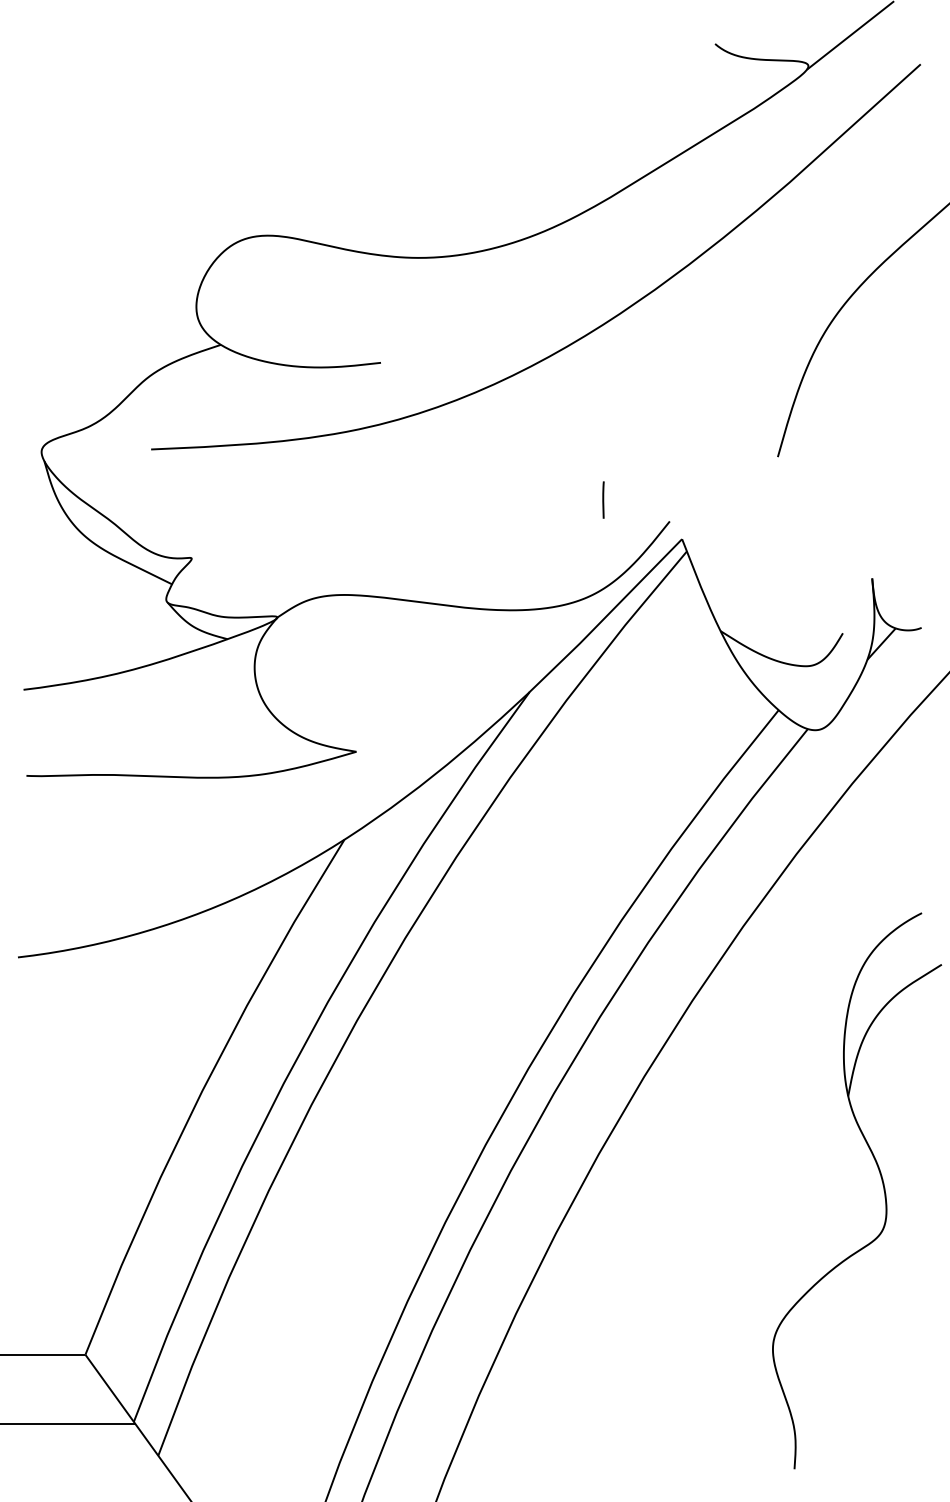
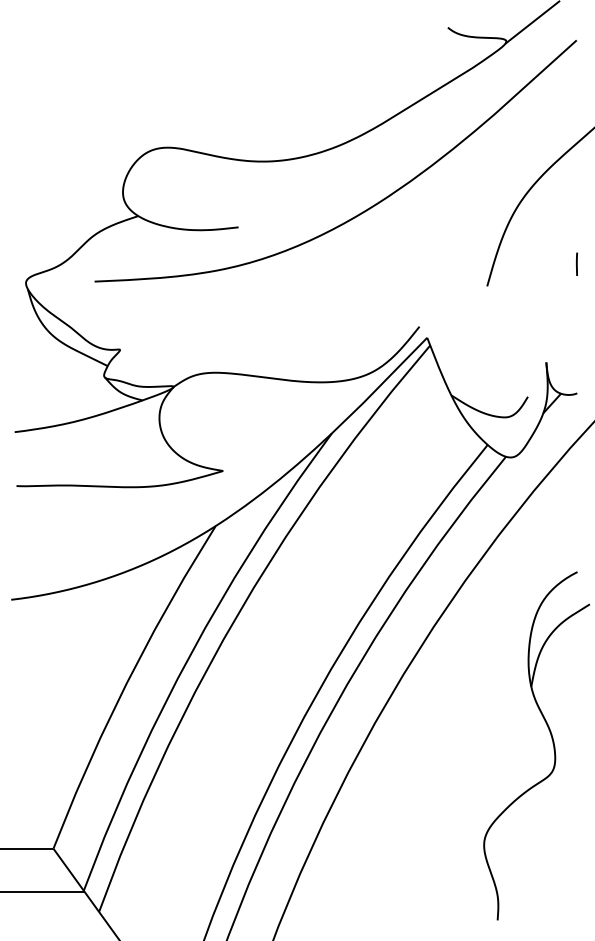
line: (602, 498) -> (576, 263), moved

